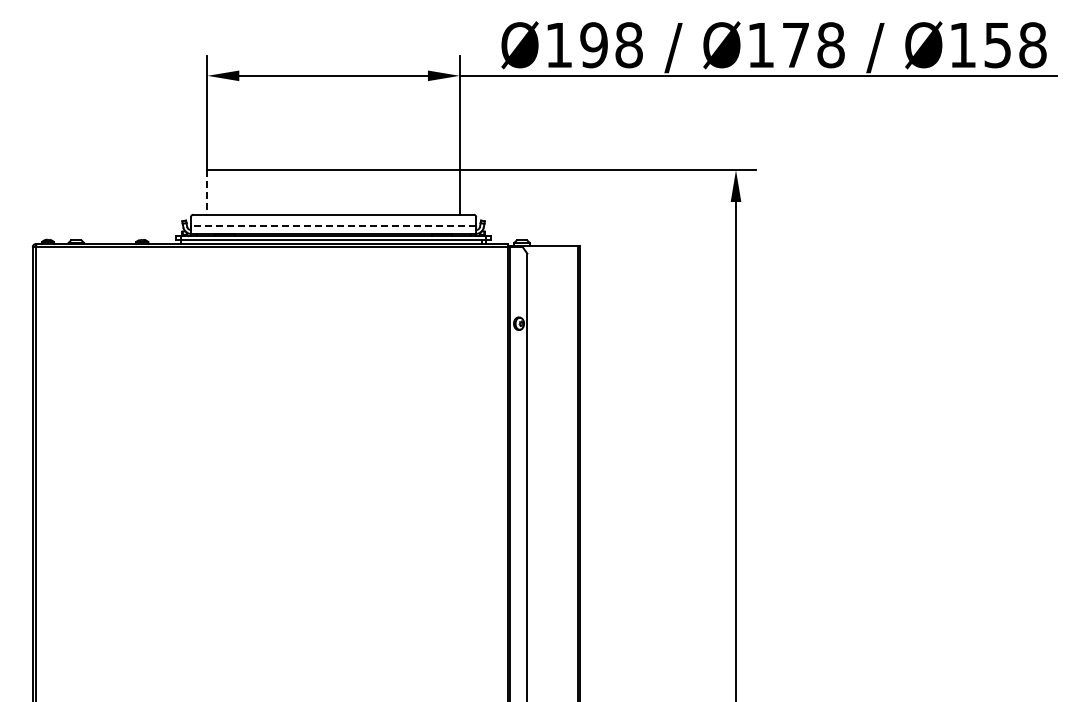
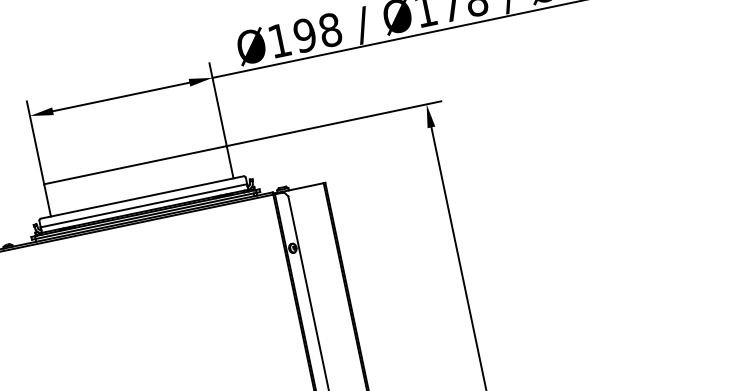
line: (207, 192) -> (47, 200), dashed -> solid
line: (333, 226) -> (143, 205), dashed -> solid

